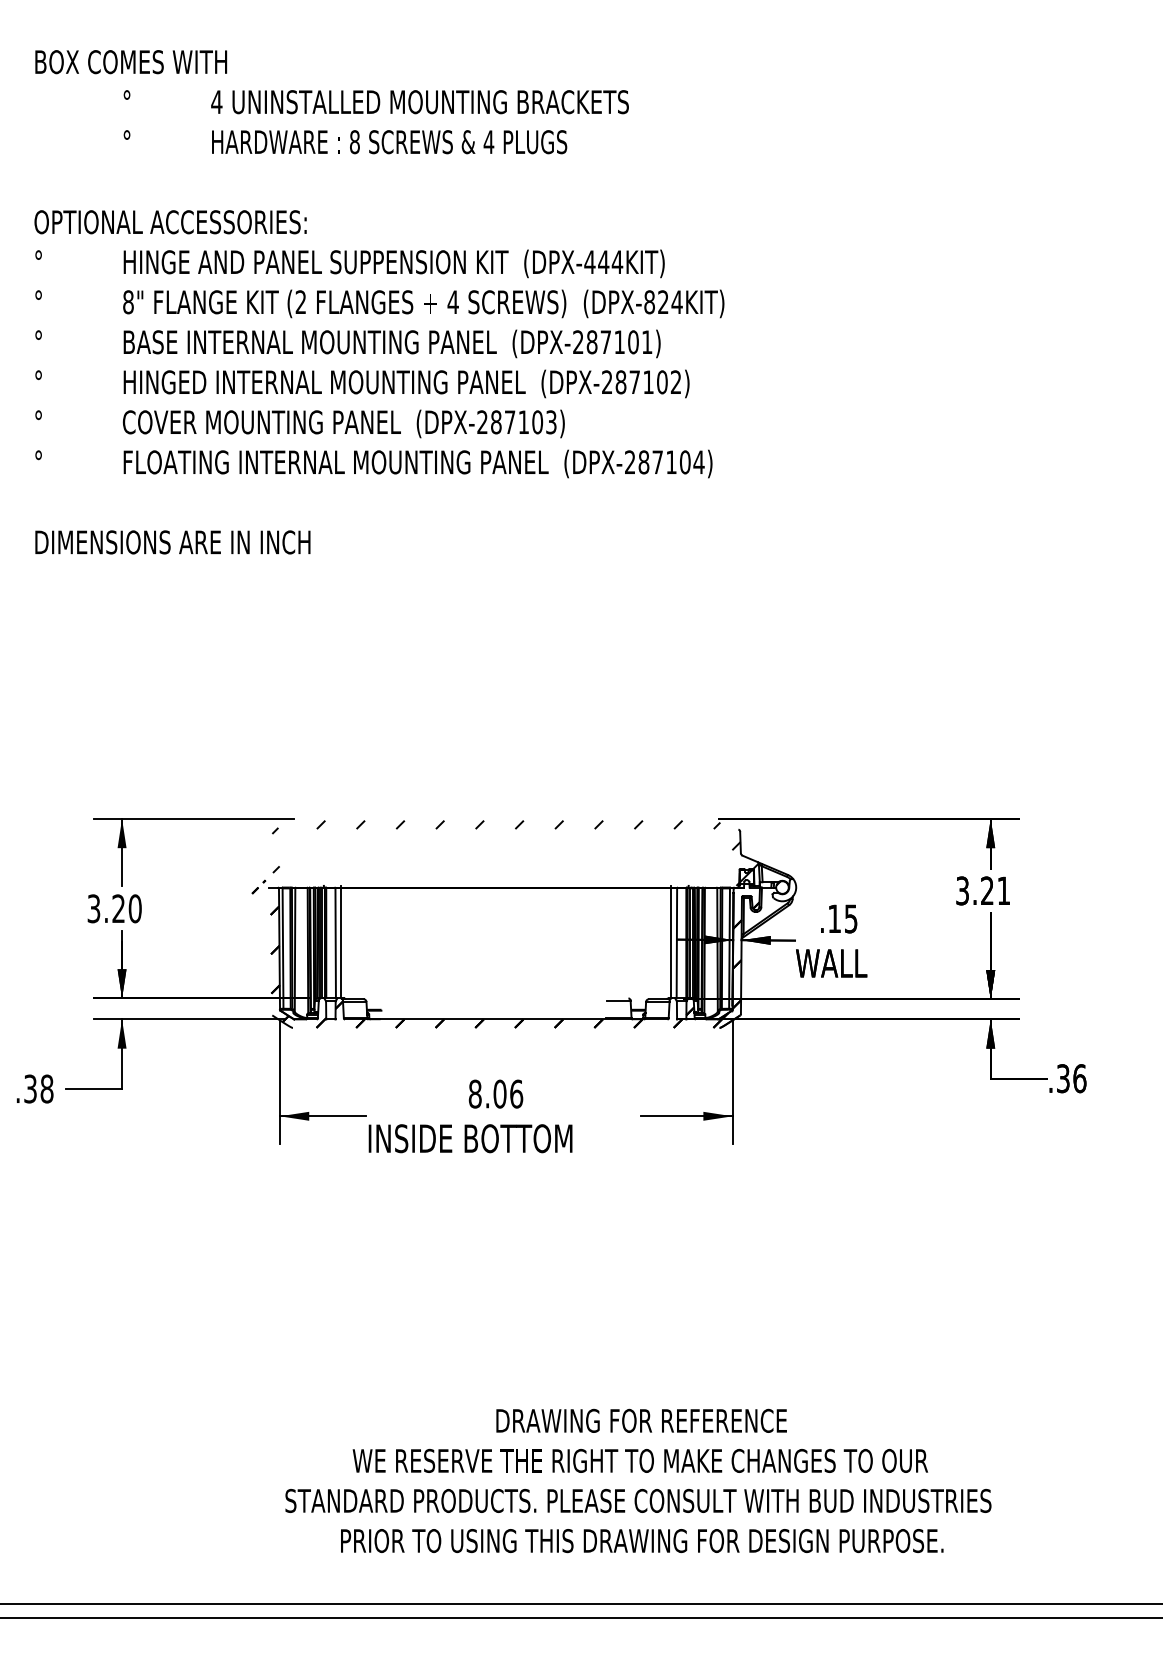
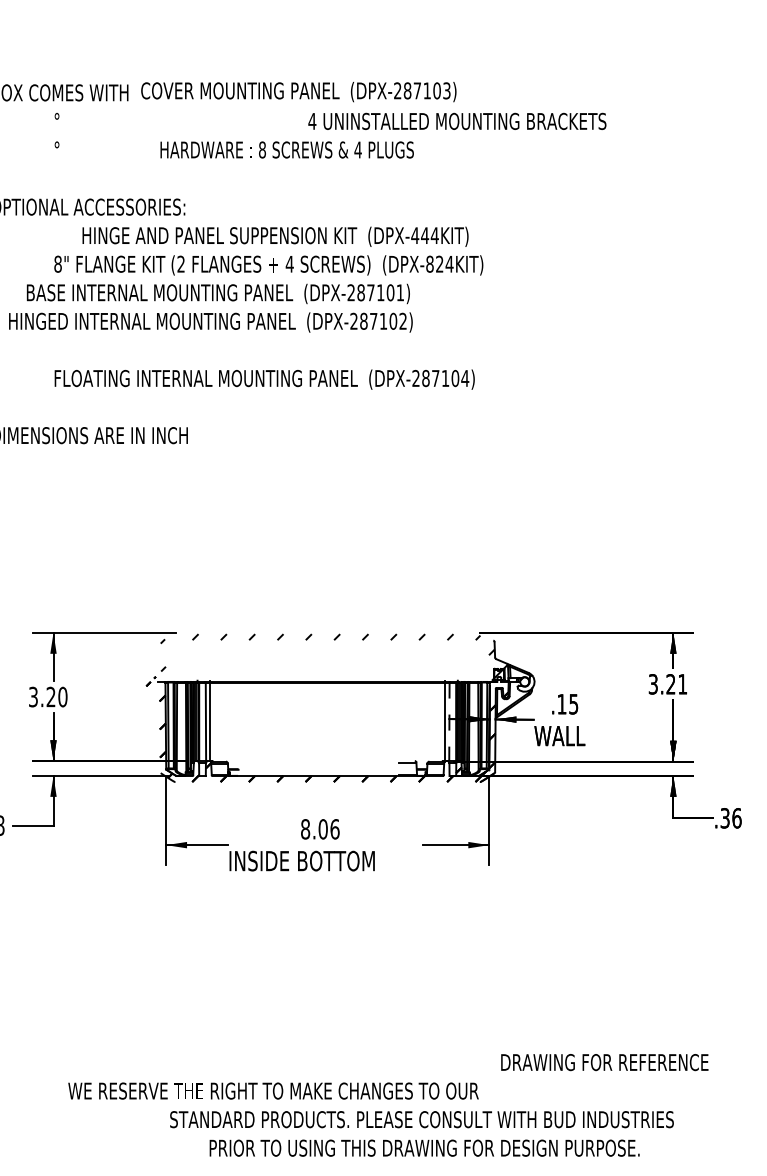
text: (419, 102) -> (456, 121), moved
text: (389, 142) -> (287, 150), moved
text: (393, 263) -> (275, 236), moved
text: (391, 343) -> (217, 293), moved
text: (406, 383) -> (210, 322), moved
text: (343, 423) -> (298, 91), moved
line: (676, 943) -> (449, 721), solid -> dashed
text: (641, 1420) -> (604, 1062), moved
text: (640, 1460) -> (273, 1090), moved

